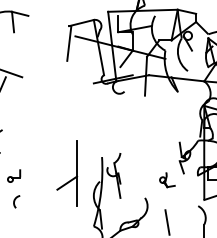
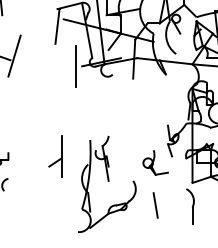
line: (26, 72) -> (14, 55), added
line: (87, 82) -> (75, 65), added
part: (67, 173) -> (55, 156), size x0.62
part: (167, 179) -> (155, 162), size x1.67

